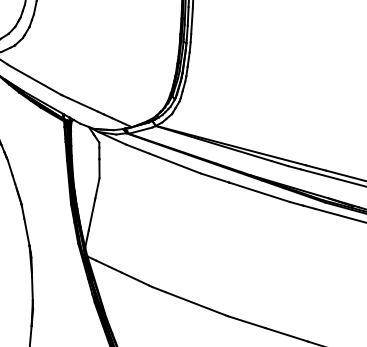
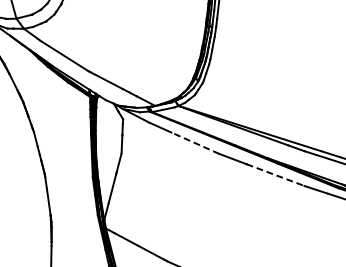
line: (174, 163) -> (194, 143), solid -> dashed
line: (259, 192) -> (275, 175), solid -> dashed

